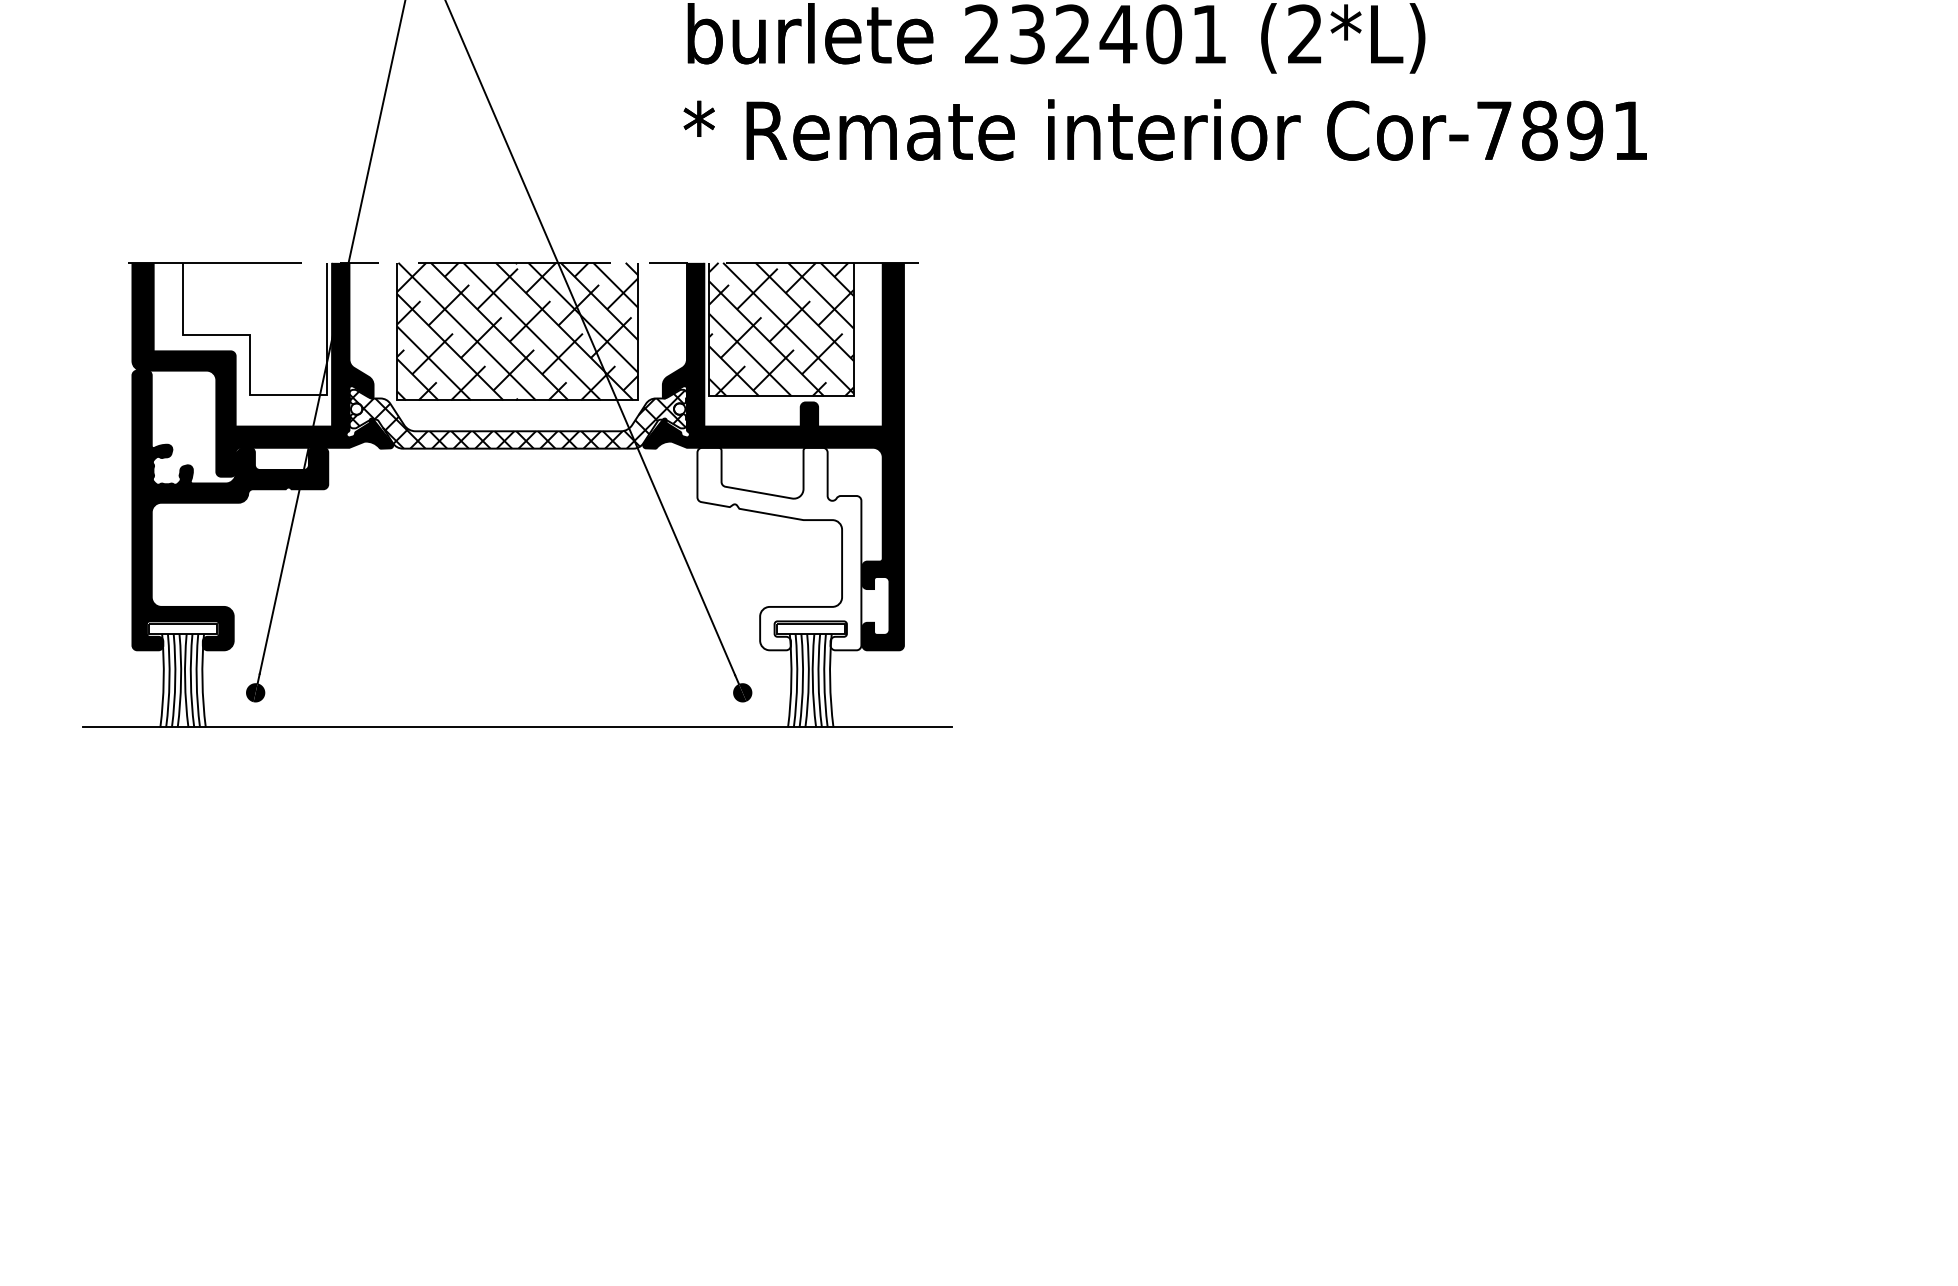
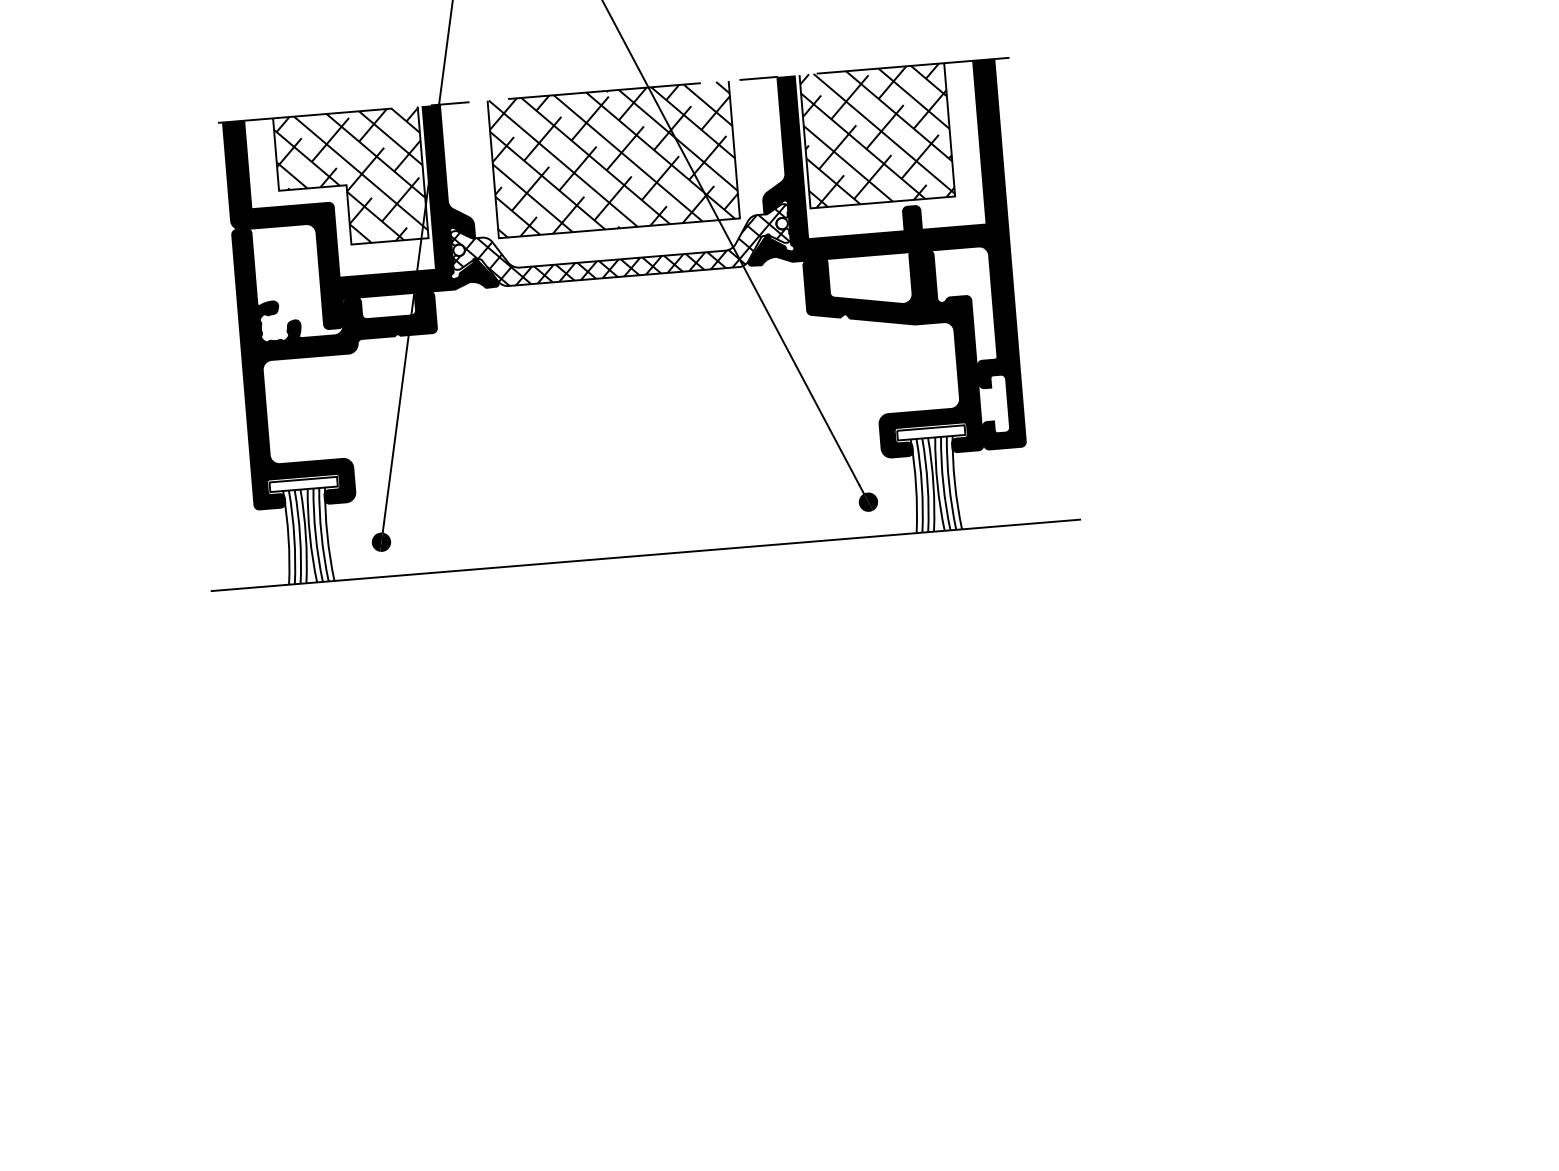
hatch: (254, 328) -> (350, 178), added
fill: (779, 548) -> (893, 354), added

